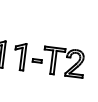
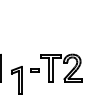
part: (19, 56) -> (16, 80), moved

